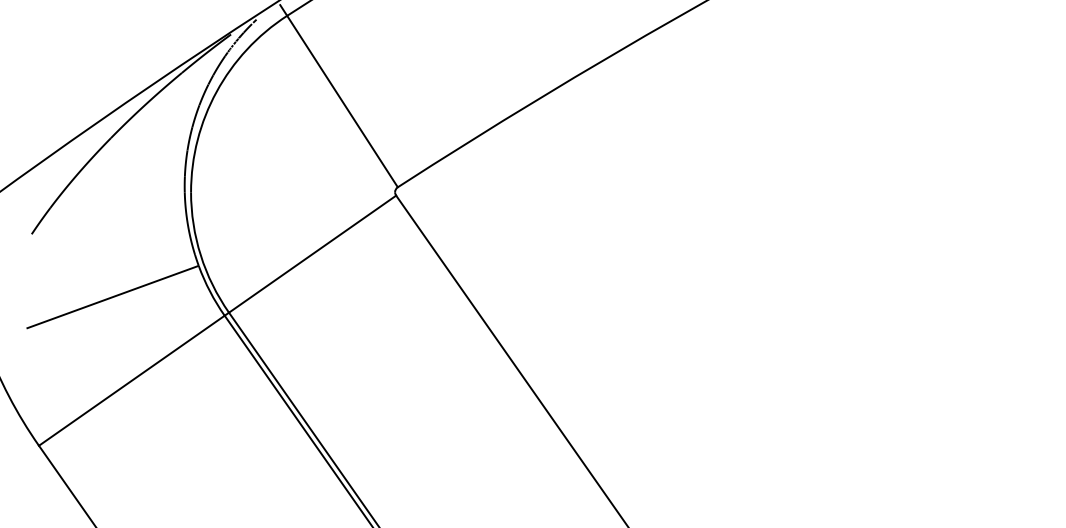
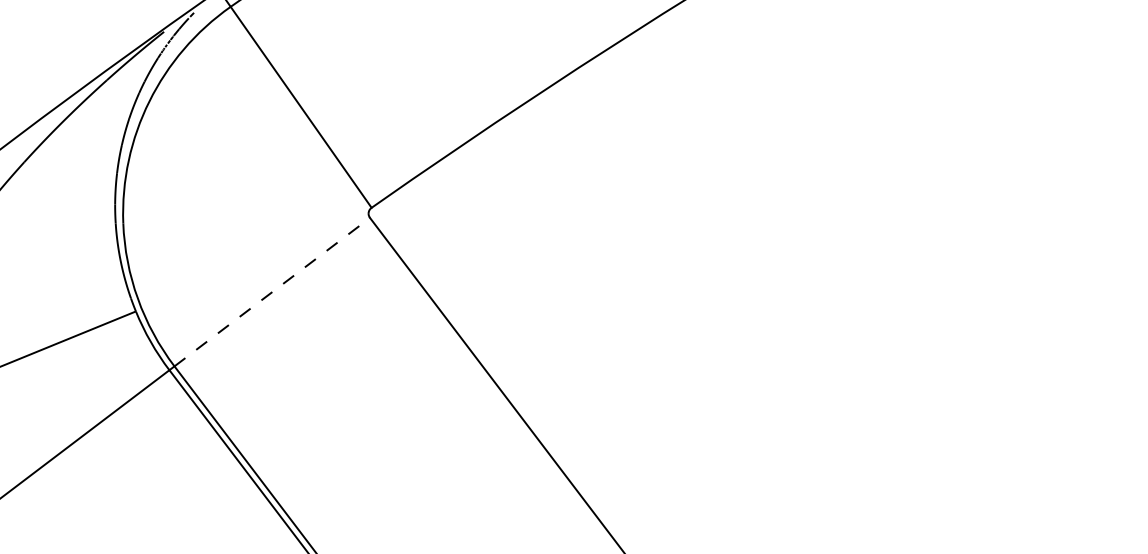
line: (313, 253) -> (273, 291), solid -> dashed

